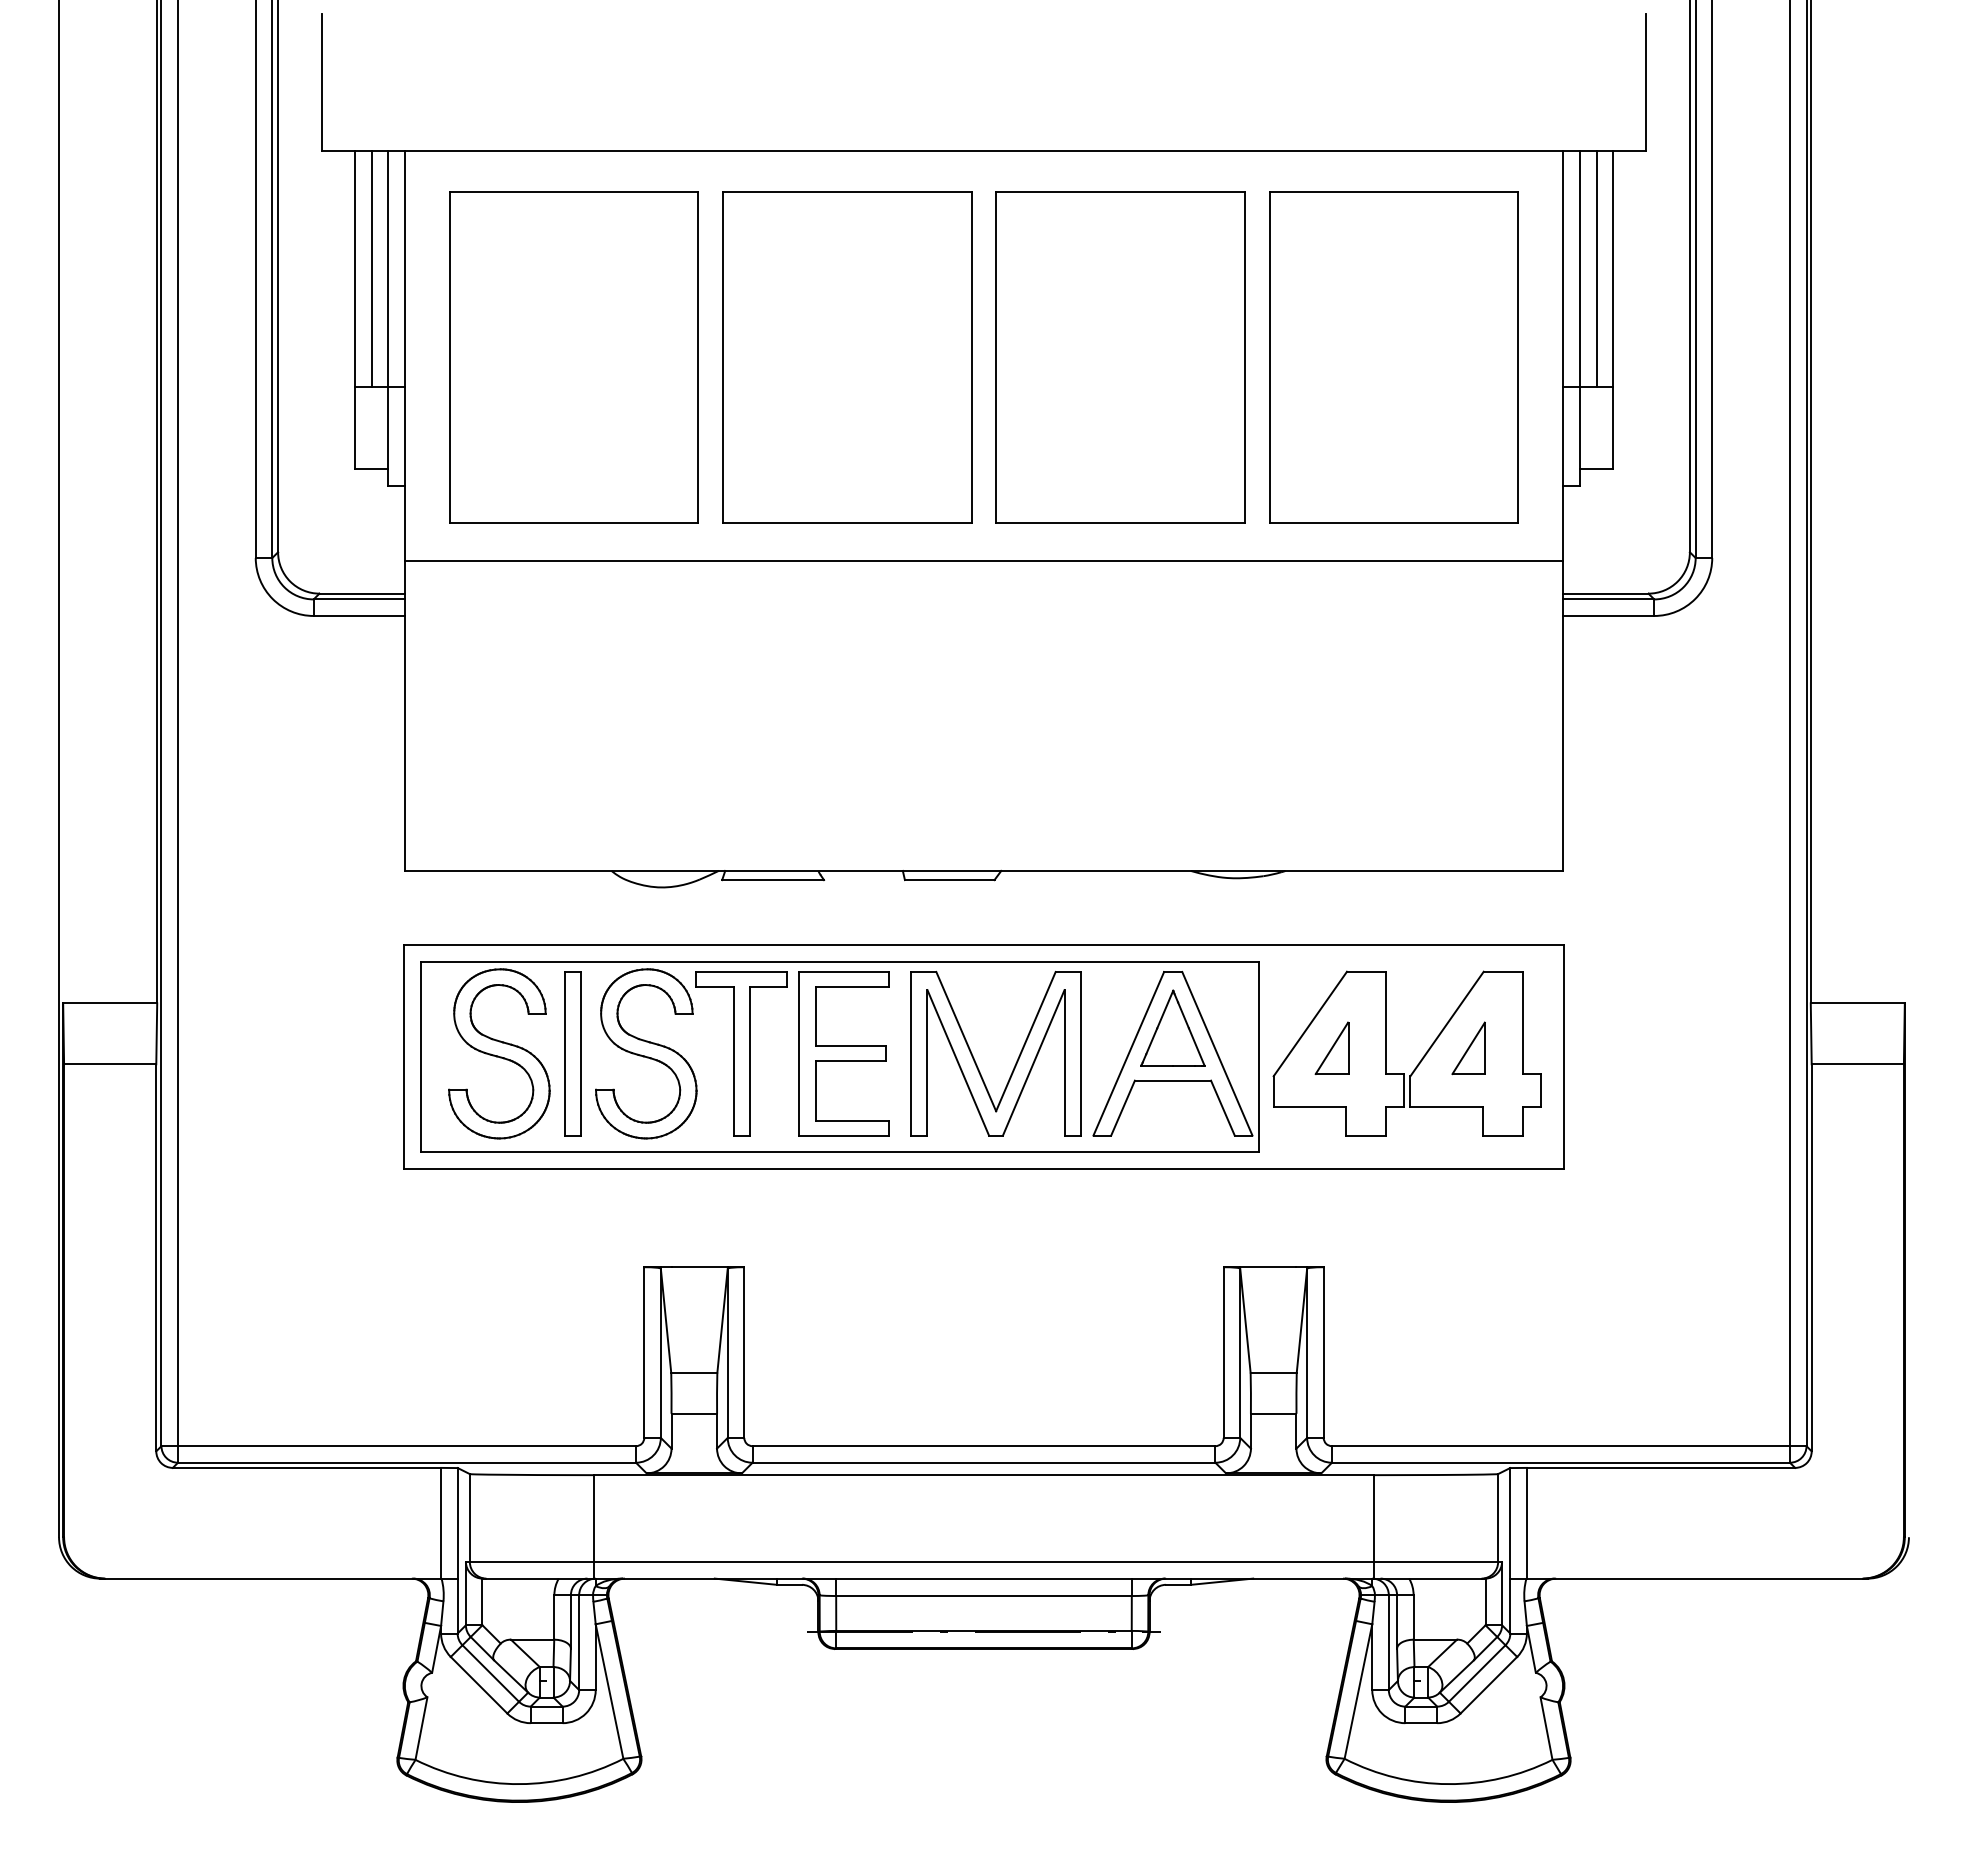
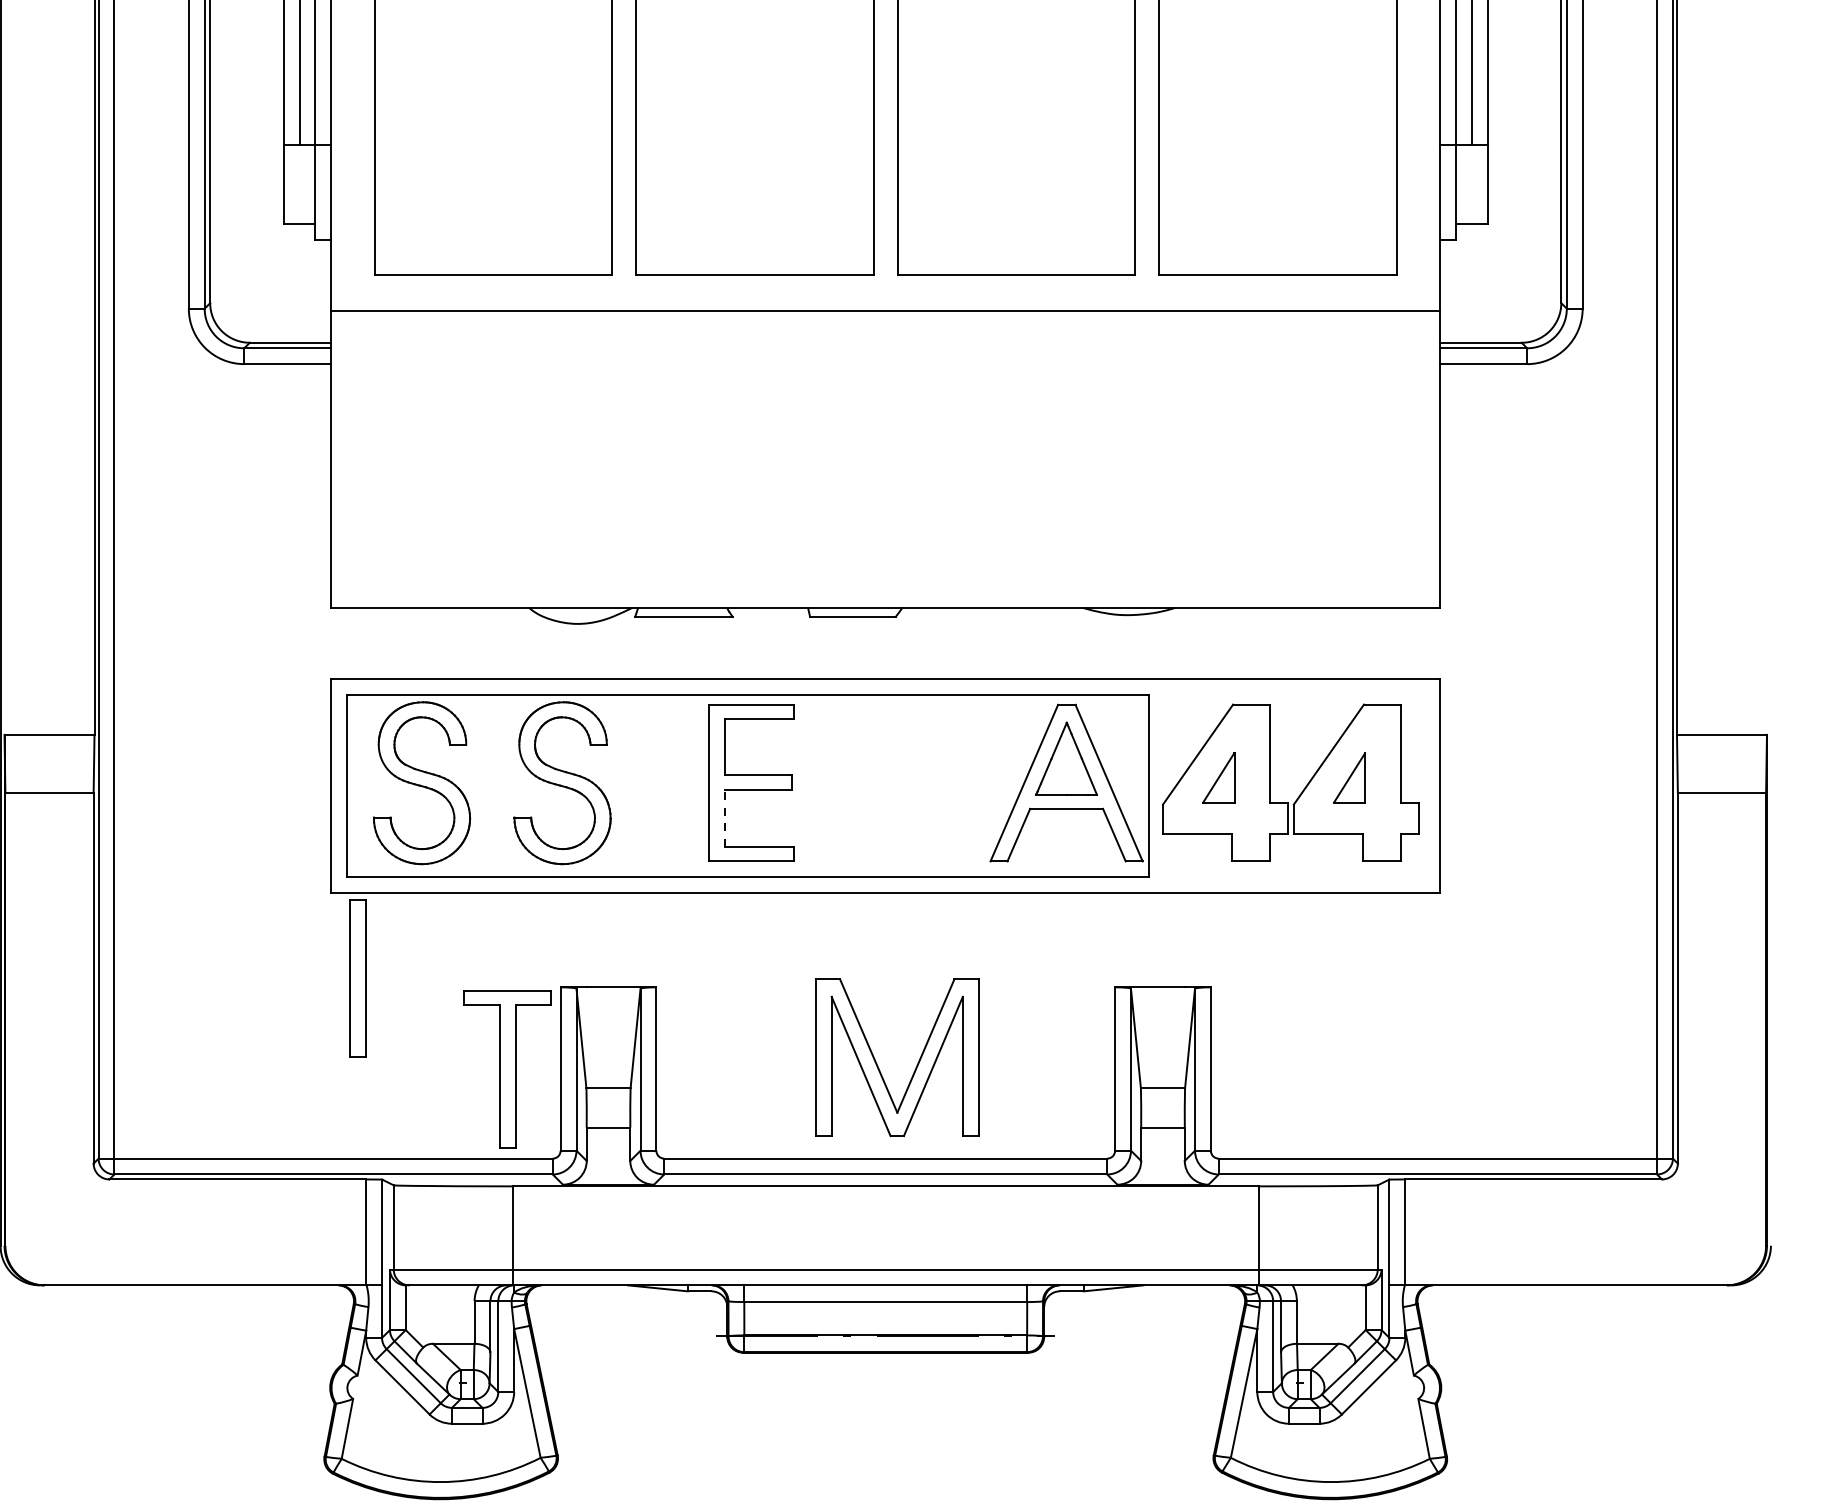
part: (572, 1053) -> (357, 978), moved
part: (741, 1053) -> (507, 1068), moved
part: (976, 1062) -> (878, 1066), moved
line: (815, 1090) -> (724, 818), solid -> dashed

